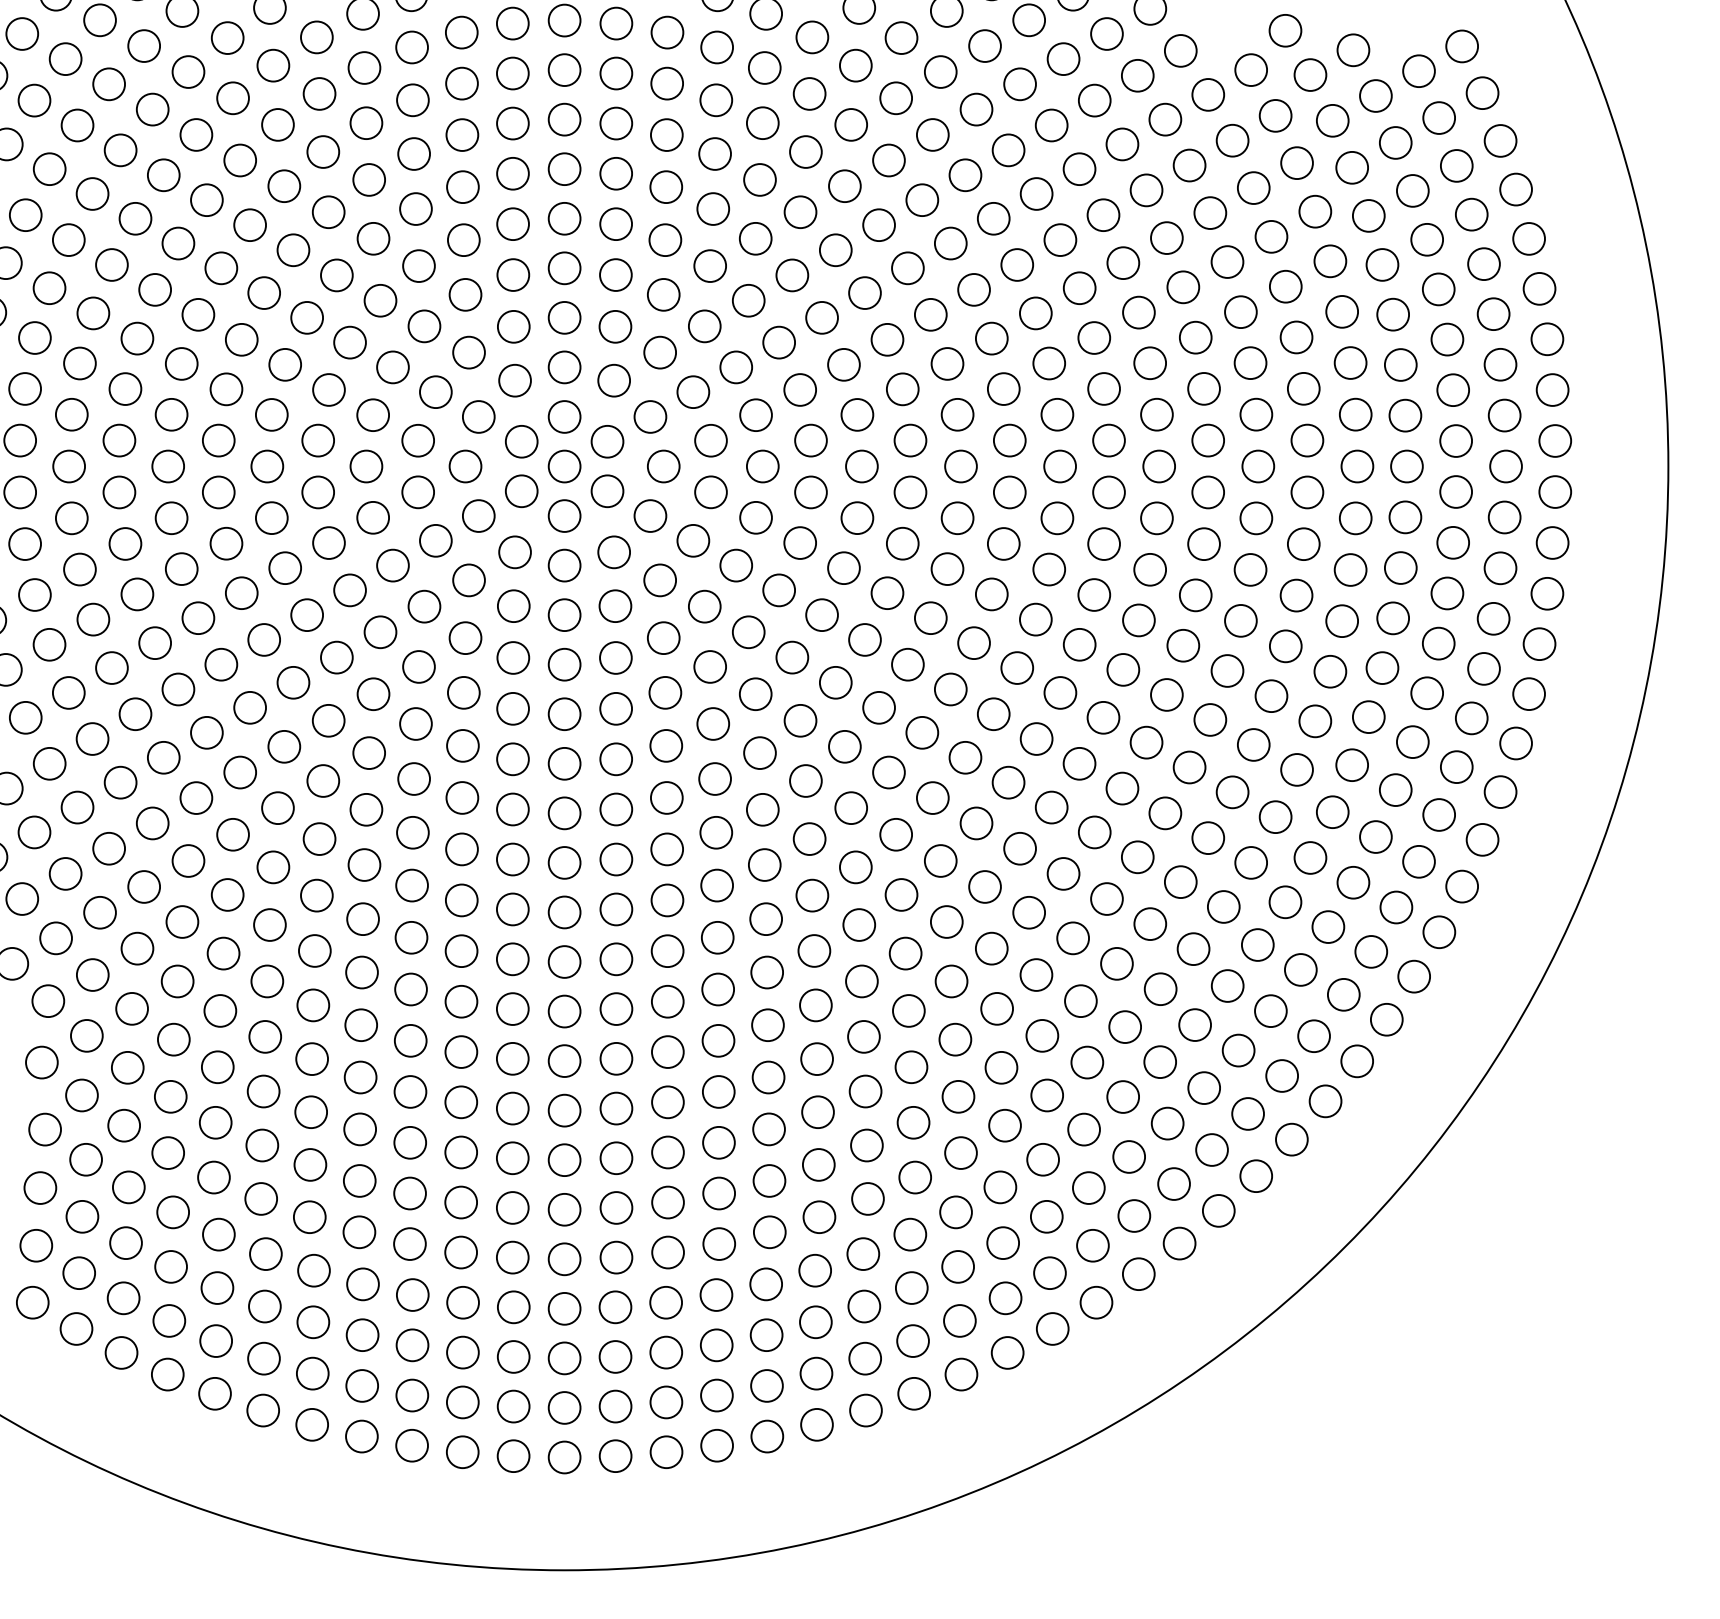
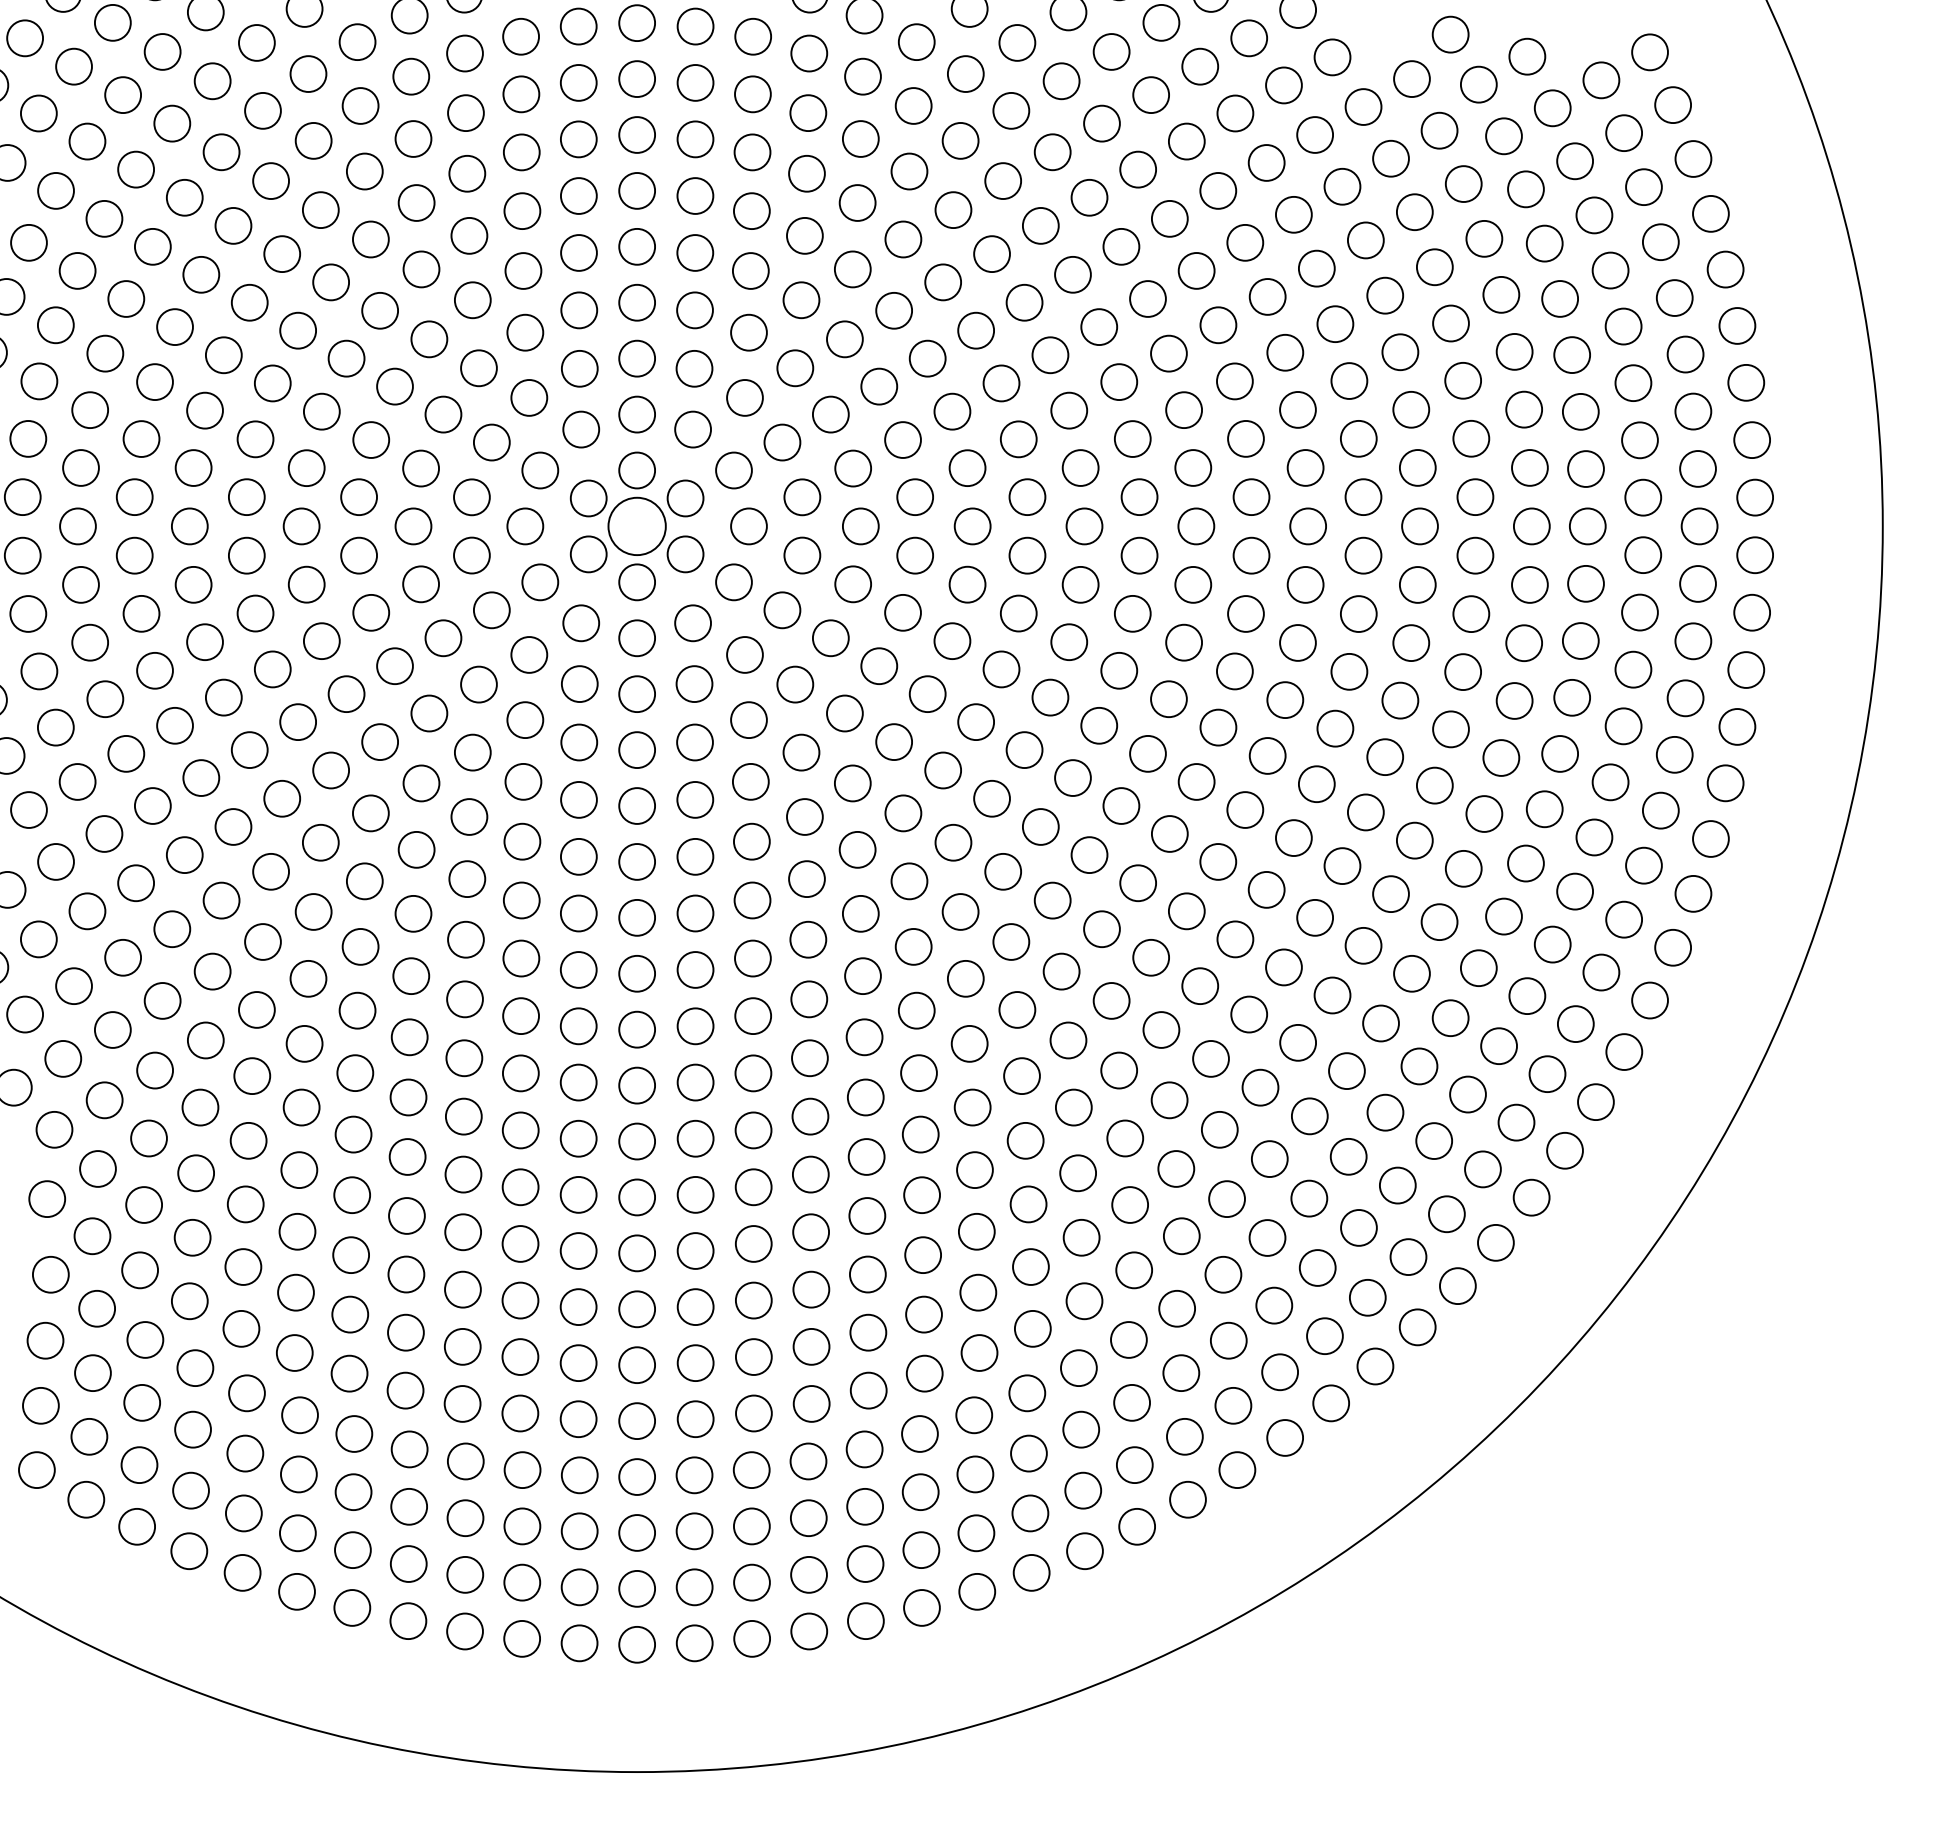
circle: (564, 466) -> (637, 526), size x1.6

